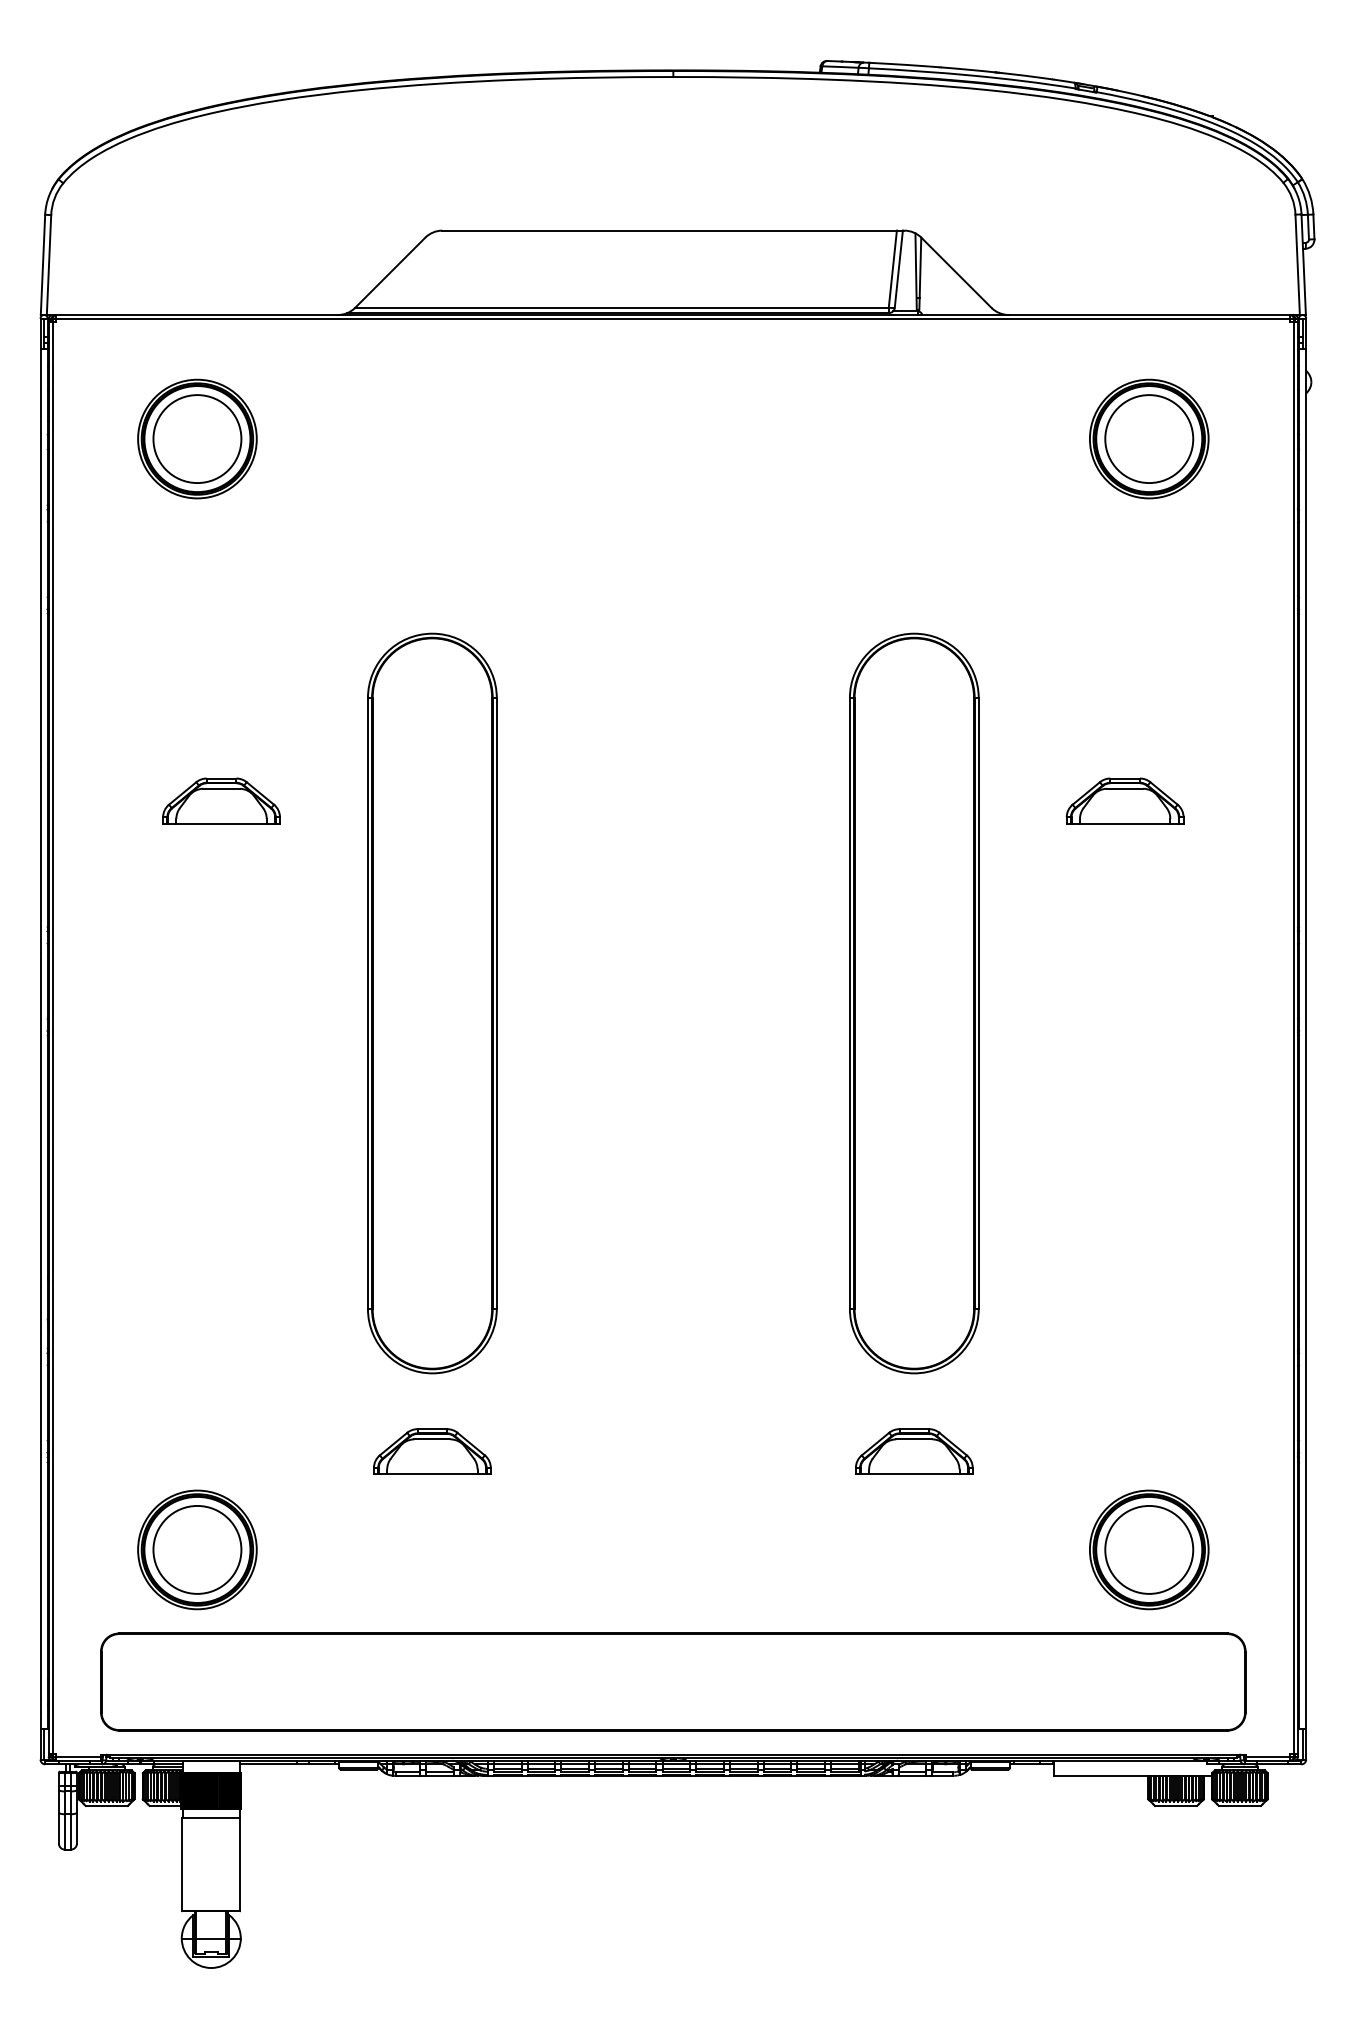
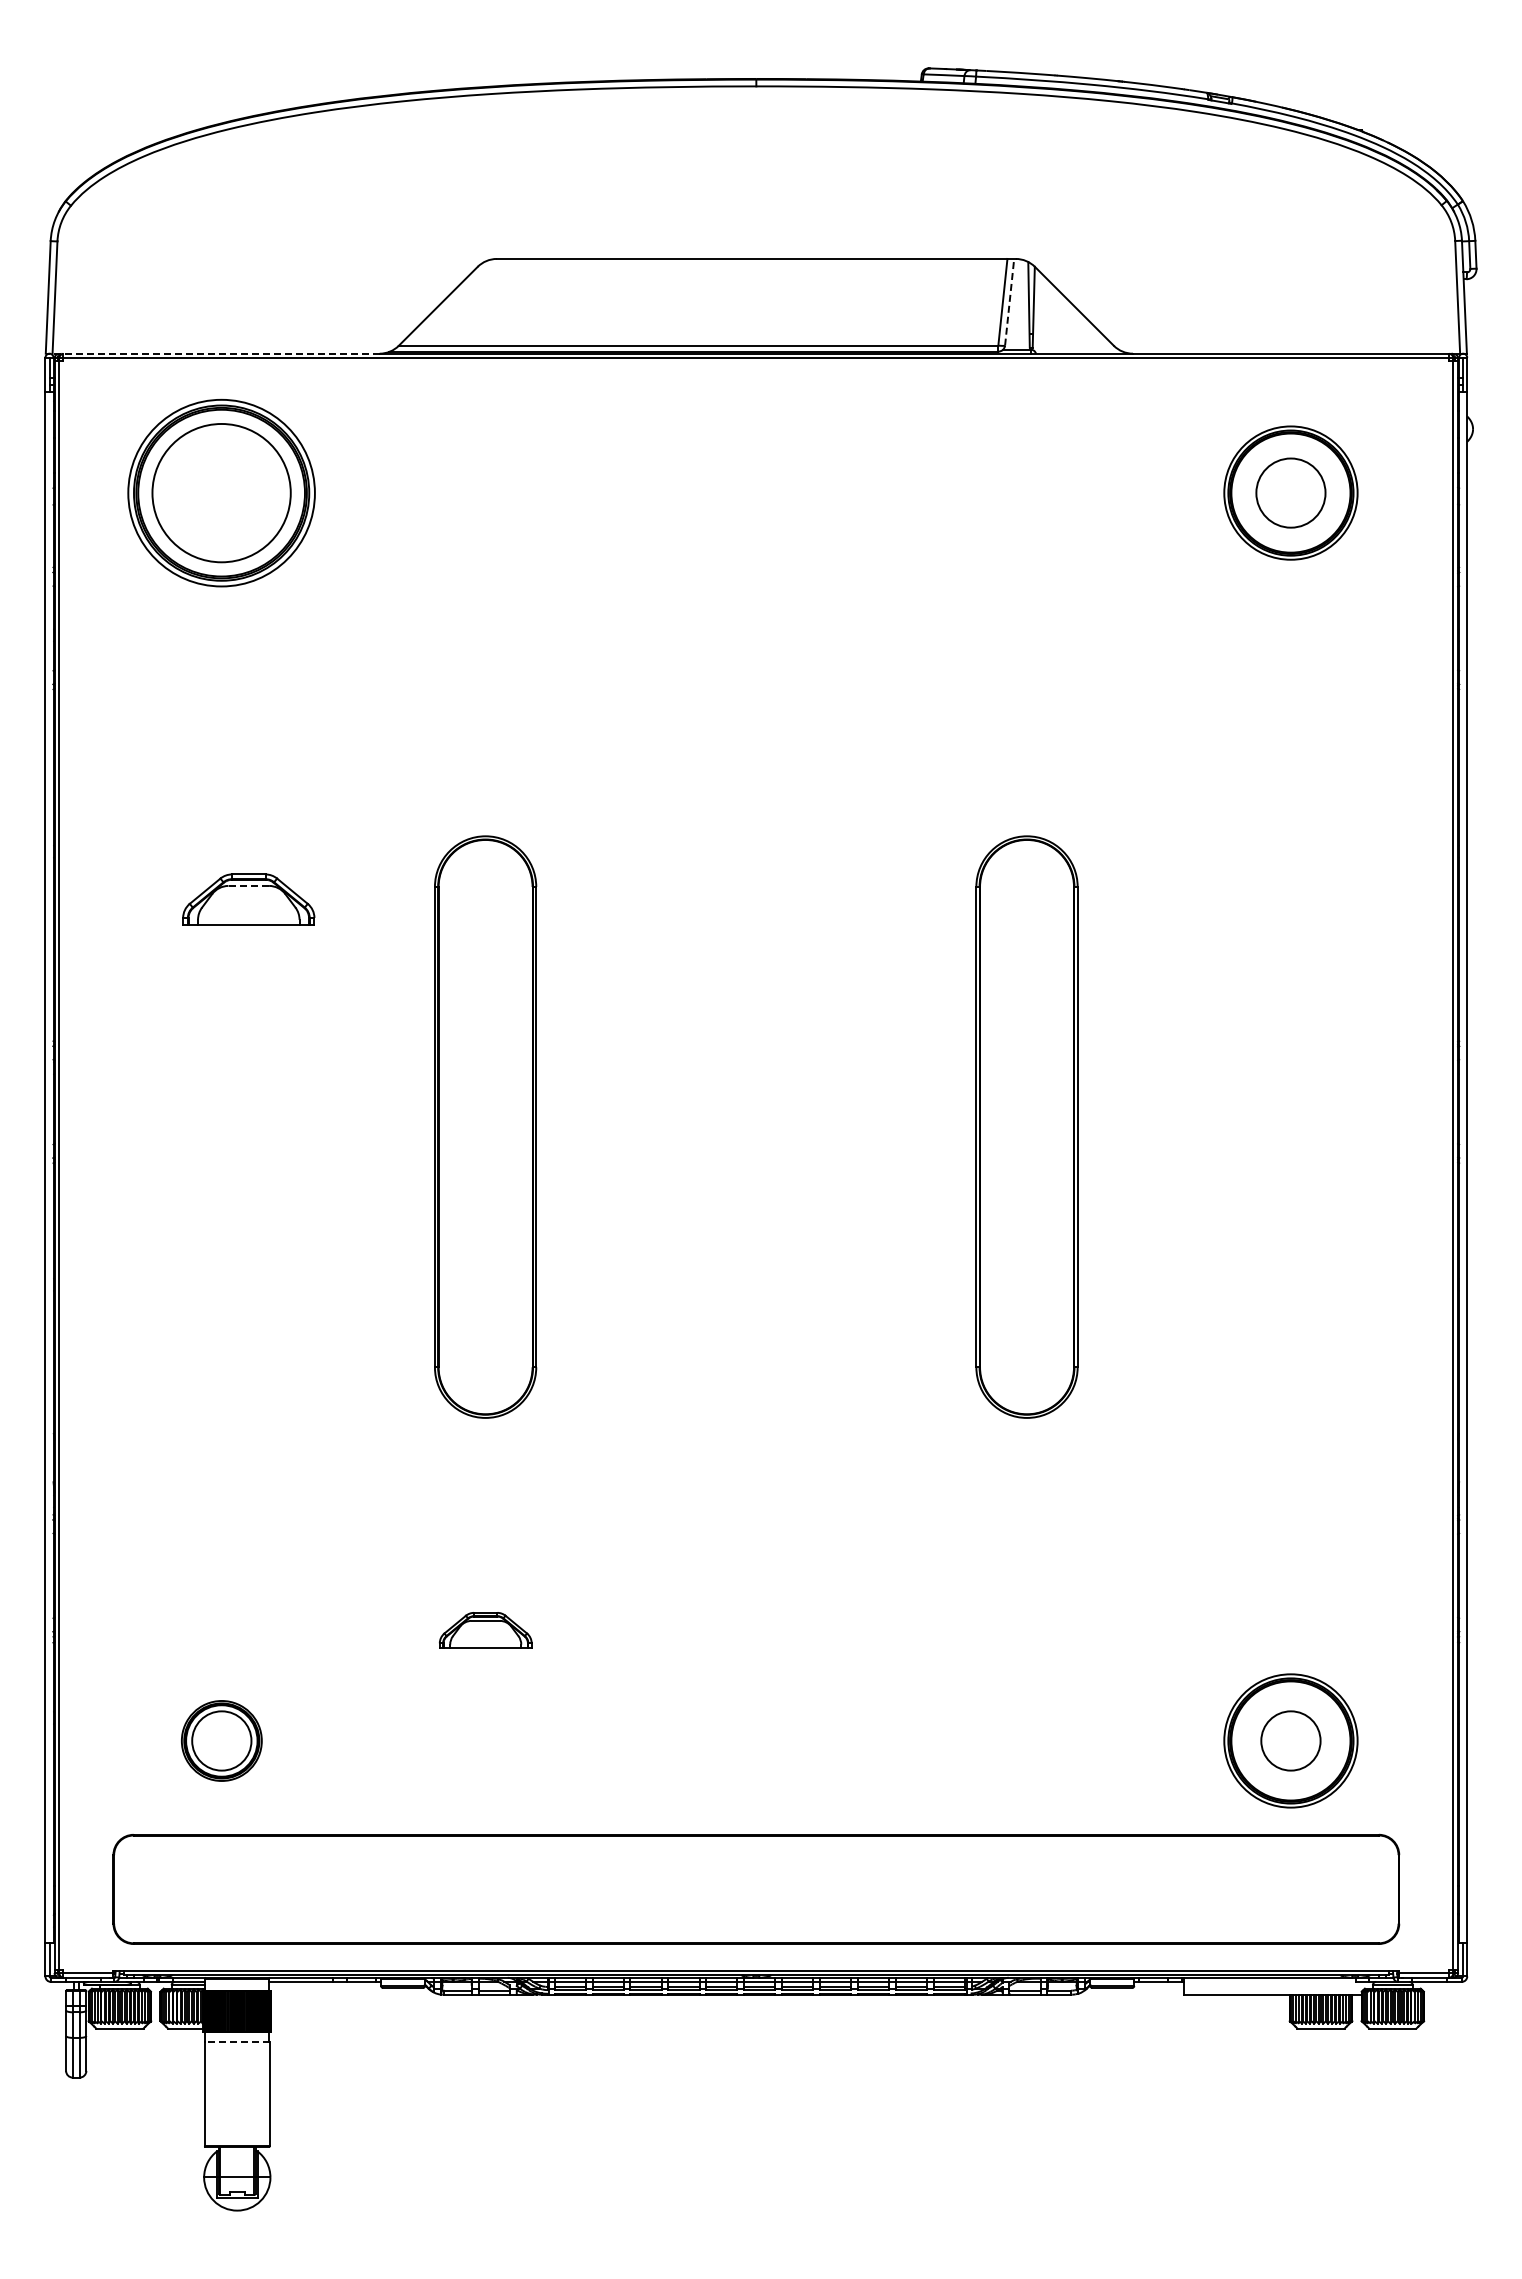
line: (898, 269) -> (1009, 302), solid -> dashed
line: (189, 314) -> (212, 353), solid -> dashed
part: (197, 438) -> (221, 492), size x1.4
circle: (1148, 438) -> (1290, 492), size x0.7
line: (221, 788) -> (248, 885), solid -> dashed
part: (1124, 800) -> (1263, 899), removed
part: (432, 1002) -> (485, 1126), size x0.7
part: (913, 1002) -> (1026, 1126), size x0.7
part: (432, 1451) -> (485, 1630), size x0.7
part: (913, 1451) -> (1026, 1630), removed
part: (197, 1549) -> (221, 1740), size x0.6
circle: (1148, 1549) -> (1290, 1740), size x0.6
line: (210, 1818) -> (236, 2042), solid -> dashed

